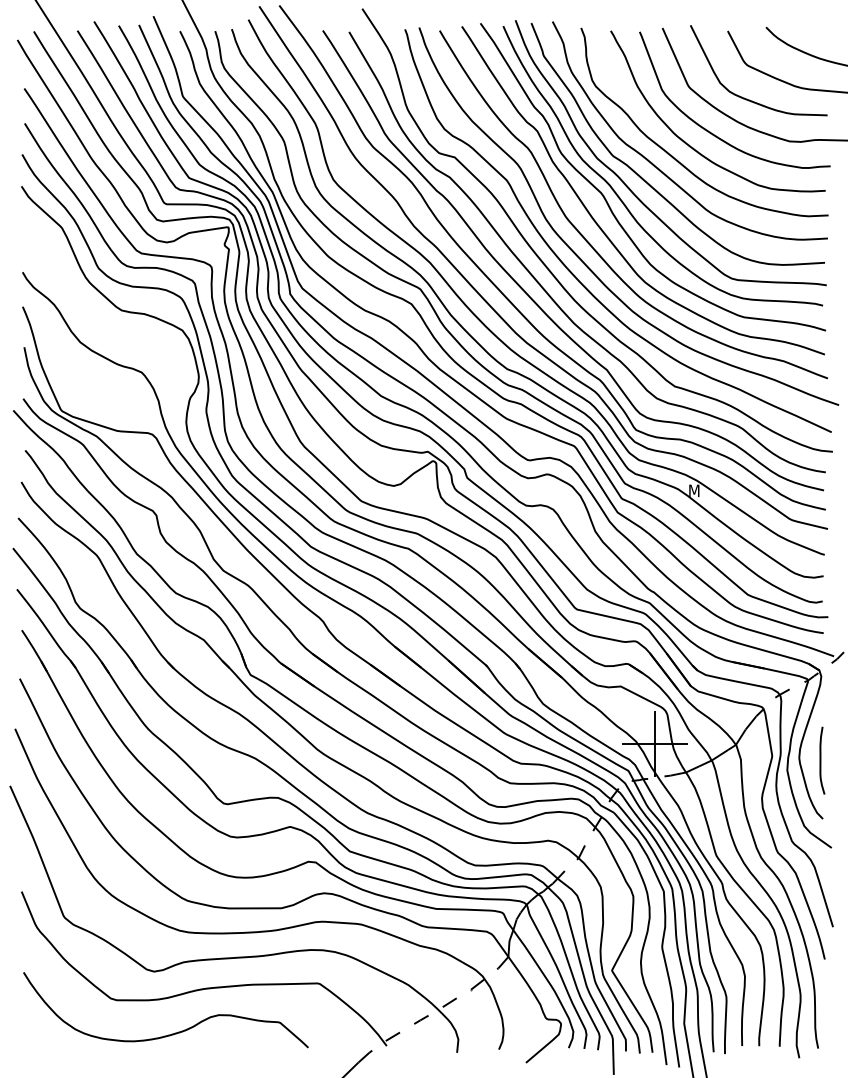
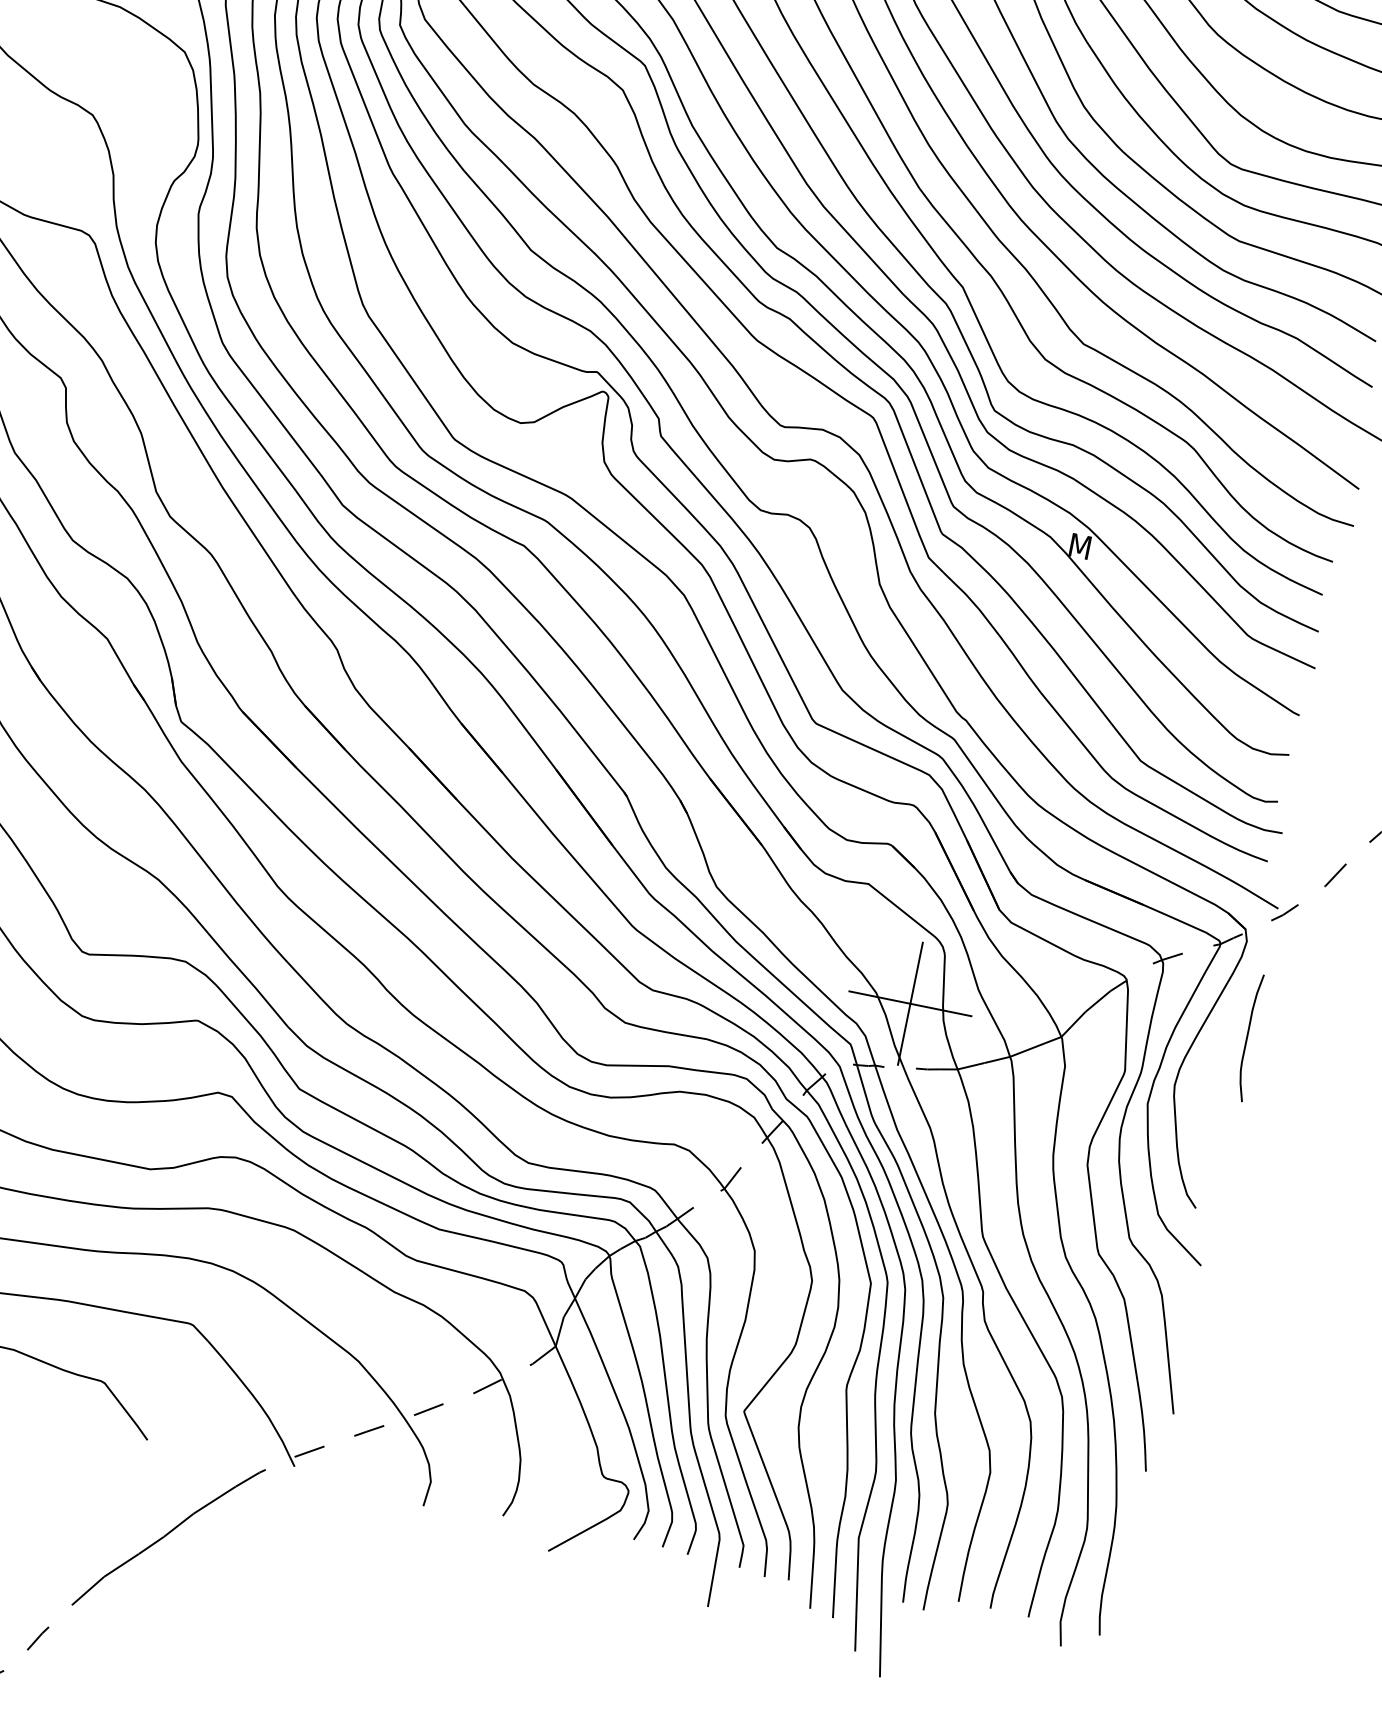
curve: (821, 760) -> (1249, 1037), moved

